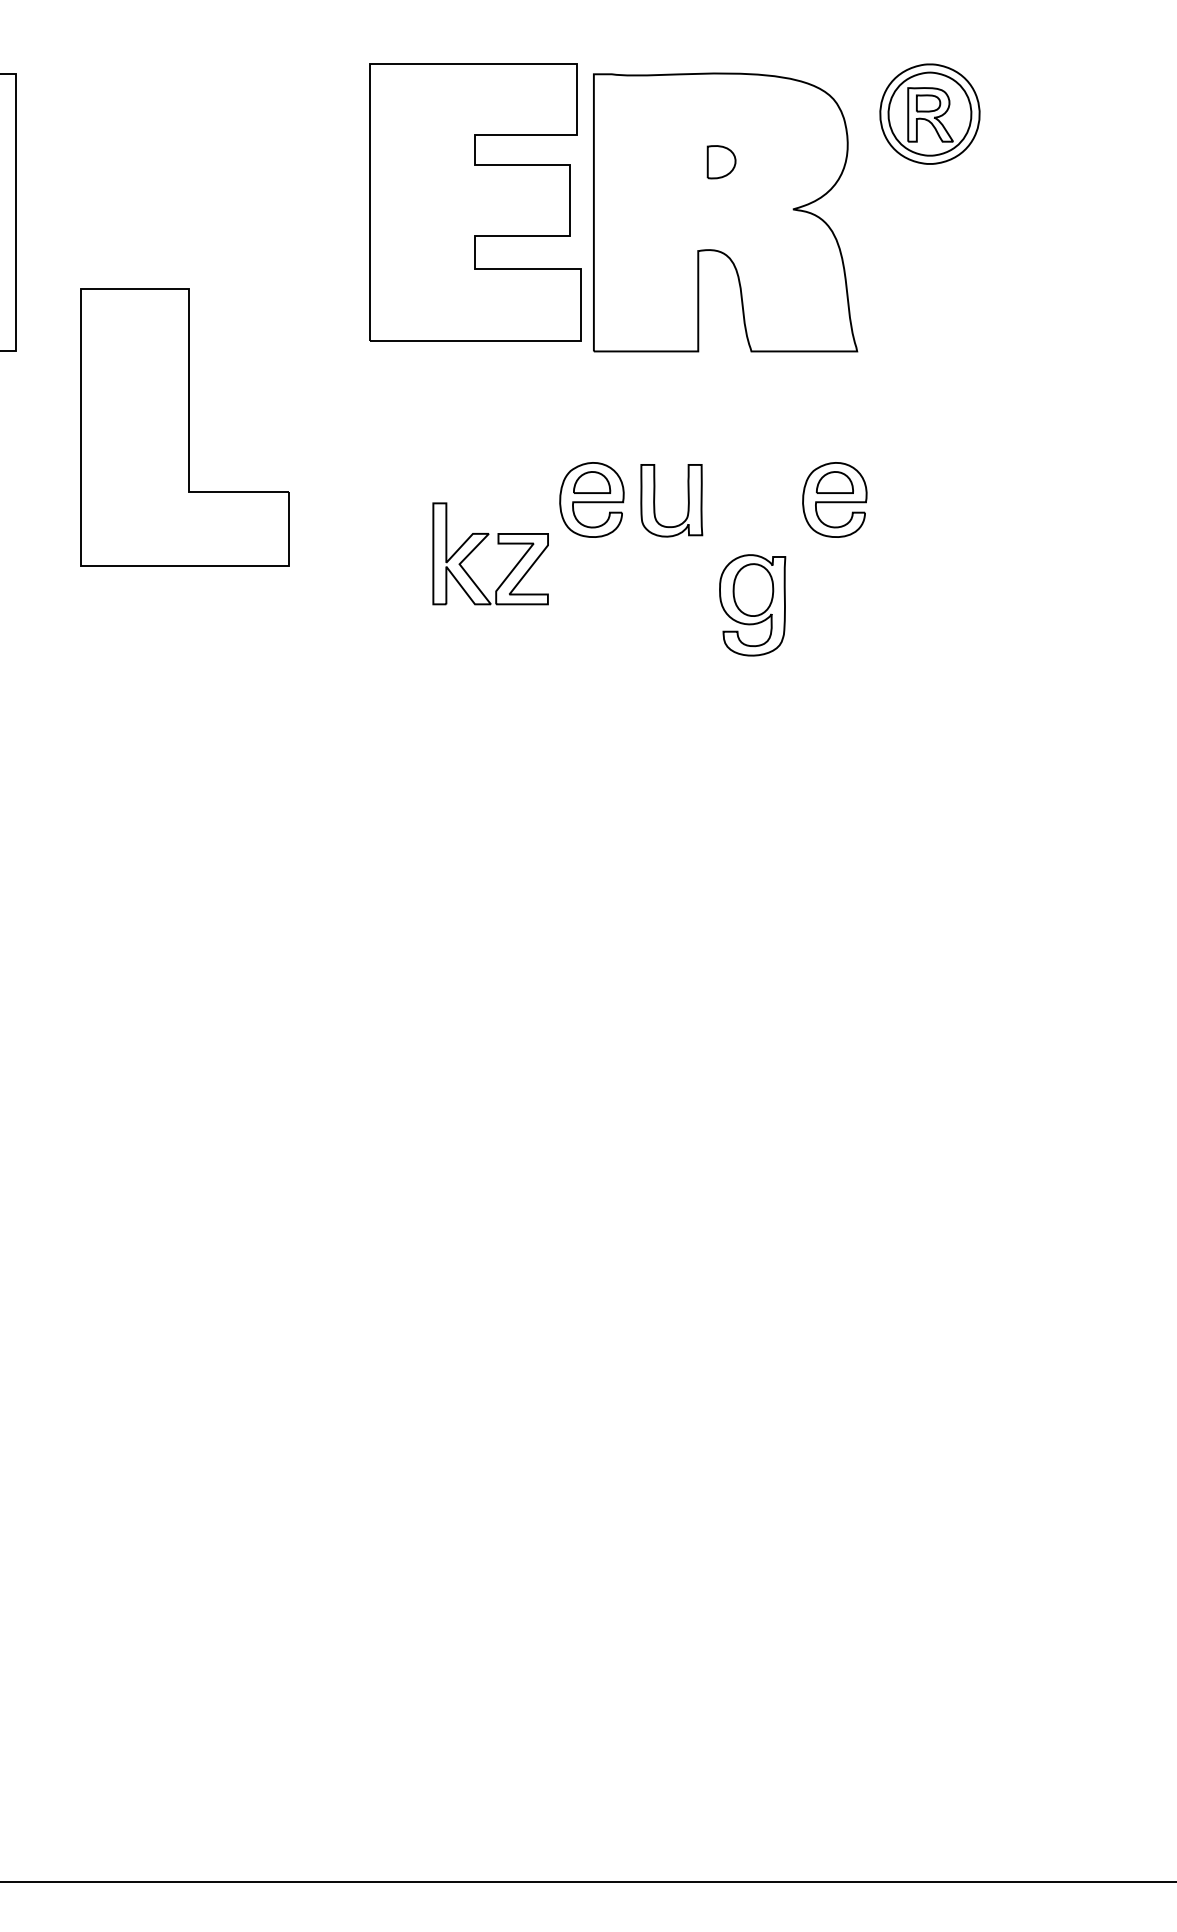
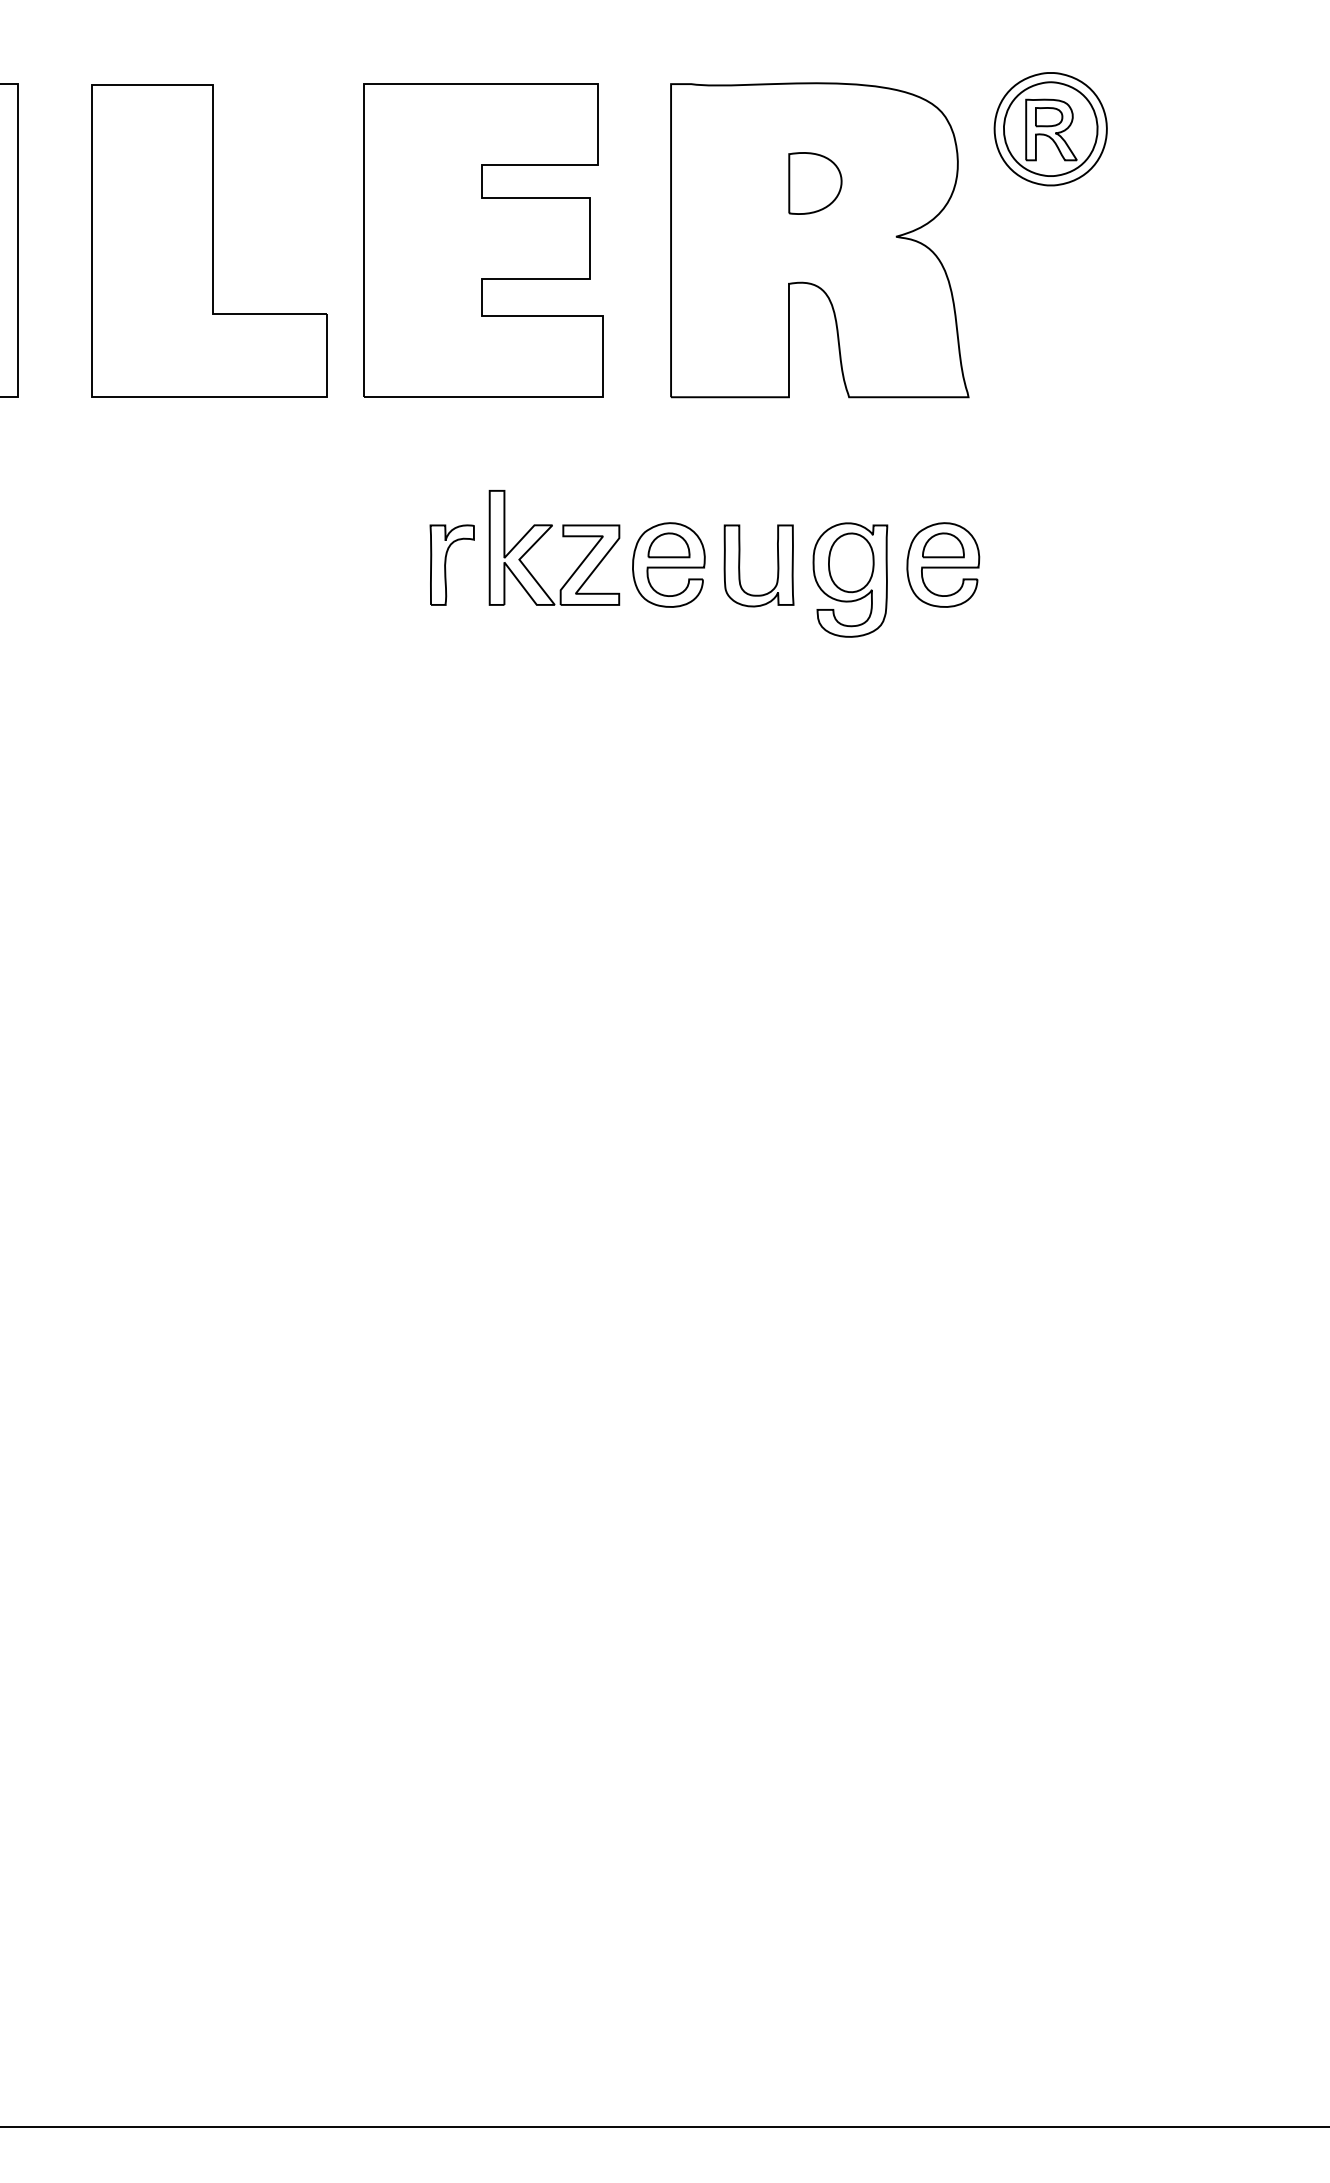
part: (721, 162) -> (815, 183), size x1.67
part: (475, 202) -> (483, 240), moved
part: (185, 426) -> (209, 240), moved
part: (399, 499) -> (451, 564), added
part: (497, 544) -> (562, 537), moved
part: (752, 604) -> (850, 579), moved

